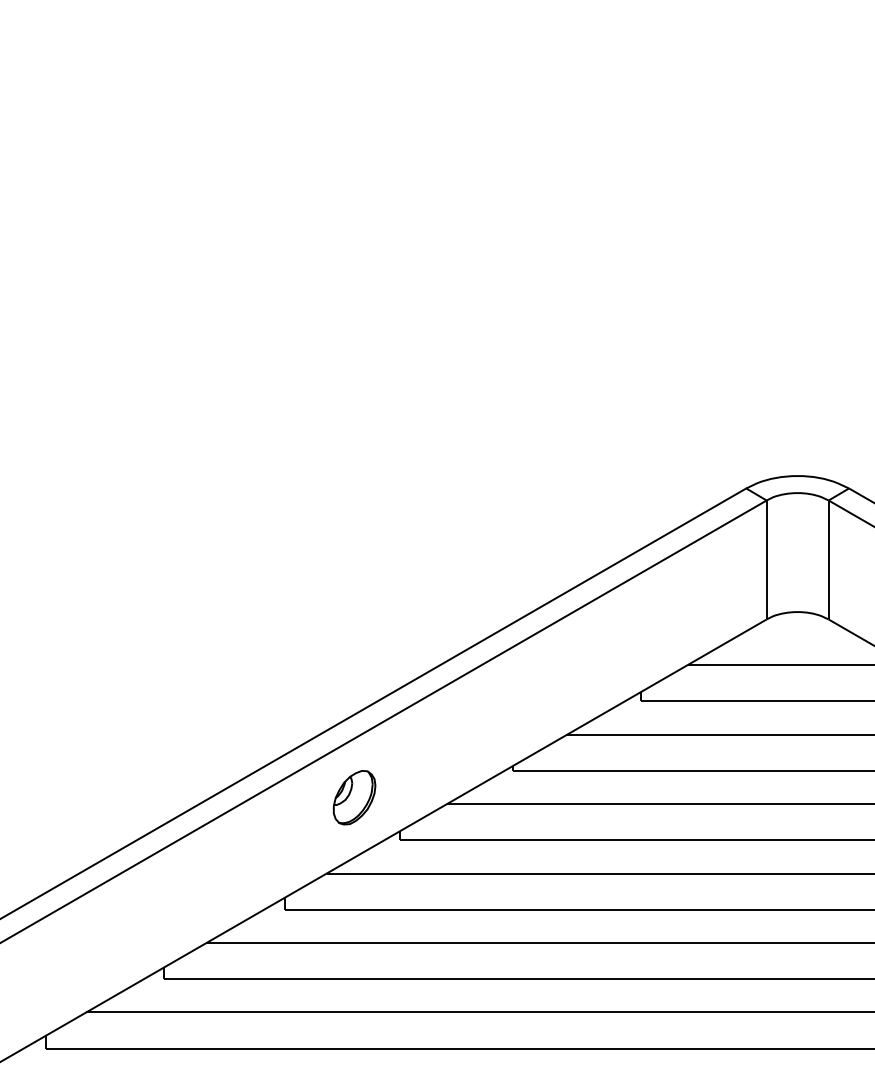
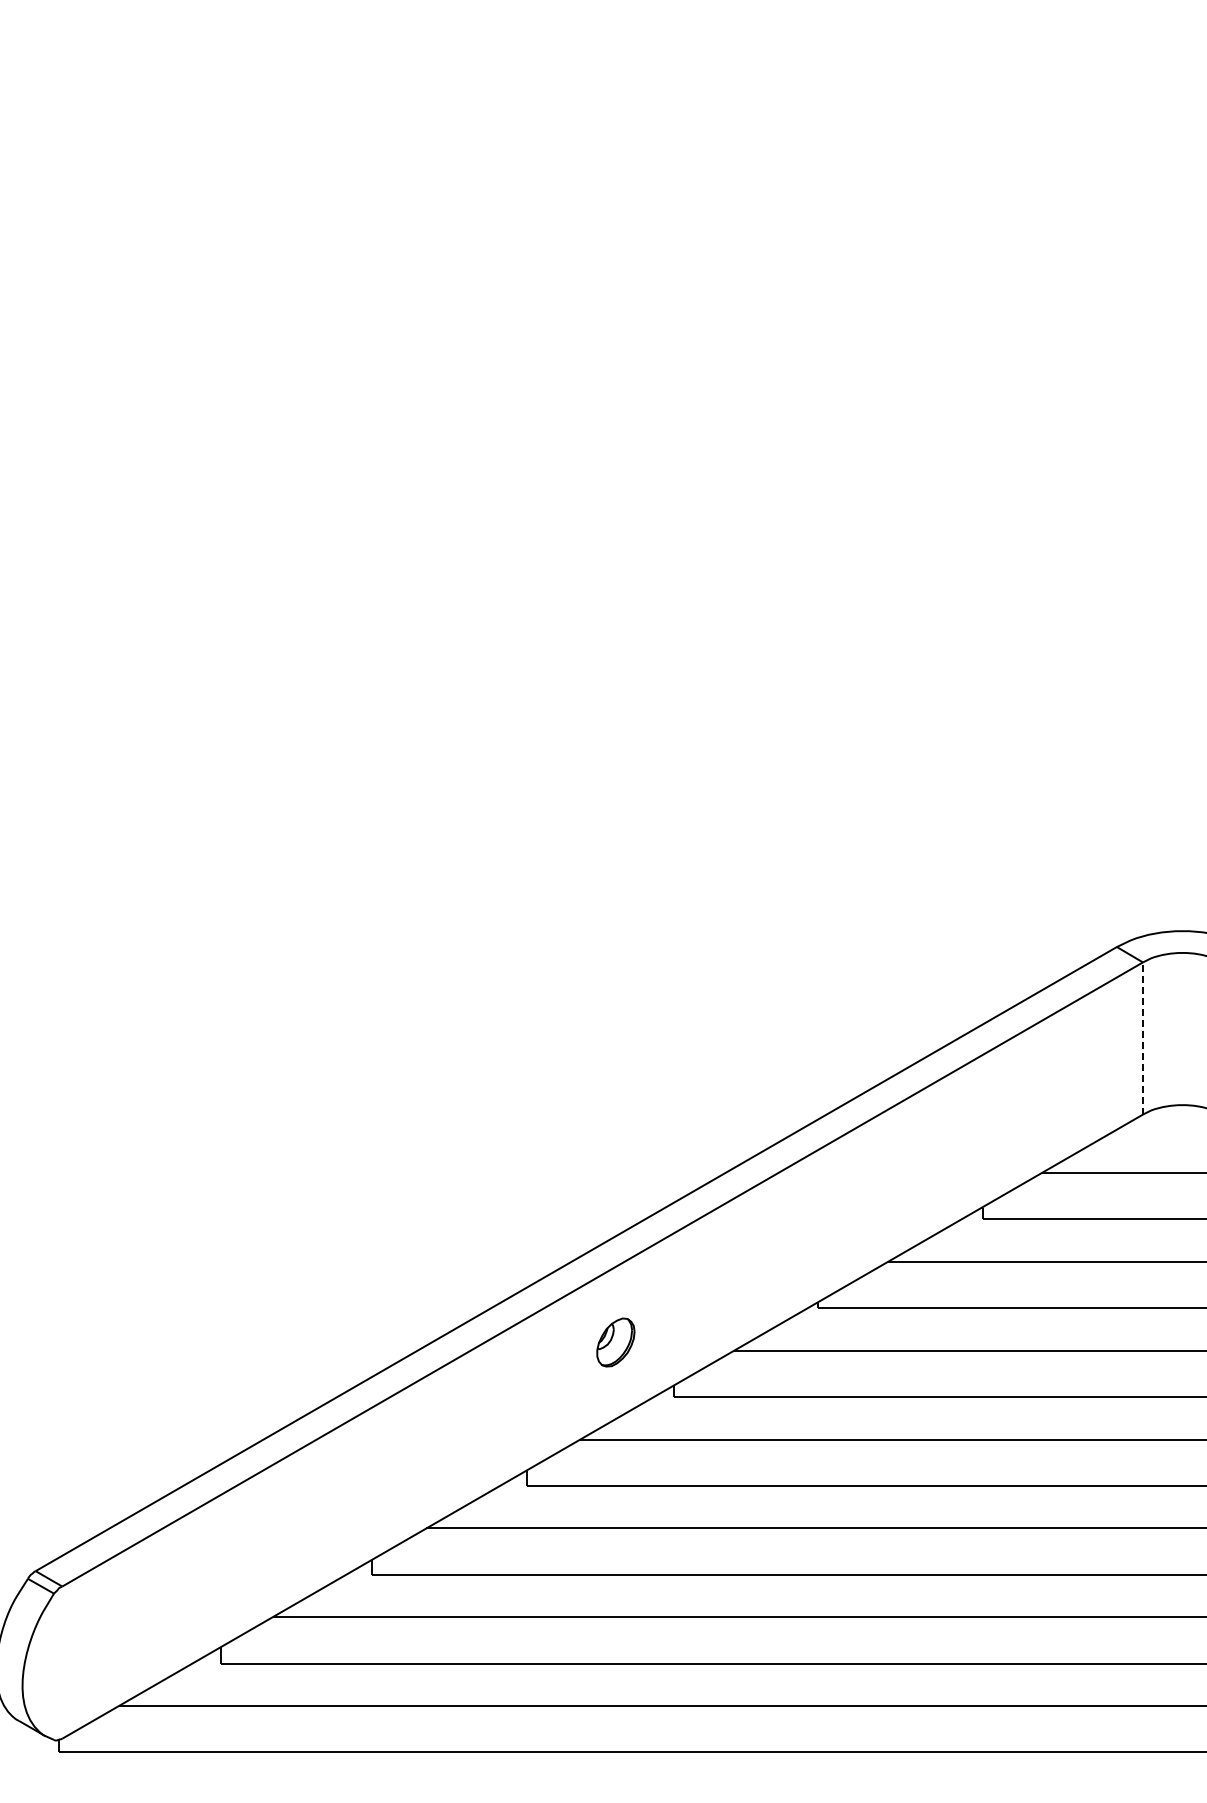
line: (766, 559) -> (1142, 1038), solid -> dashed
part: (354, 797) -> (615, 1342), size x0.7

